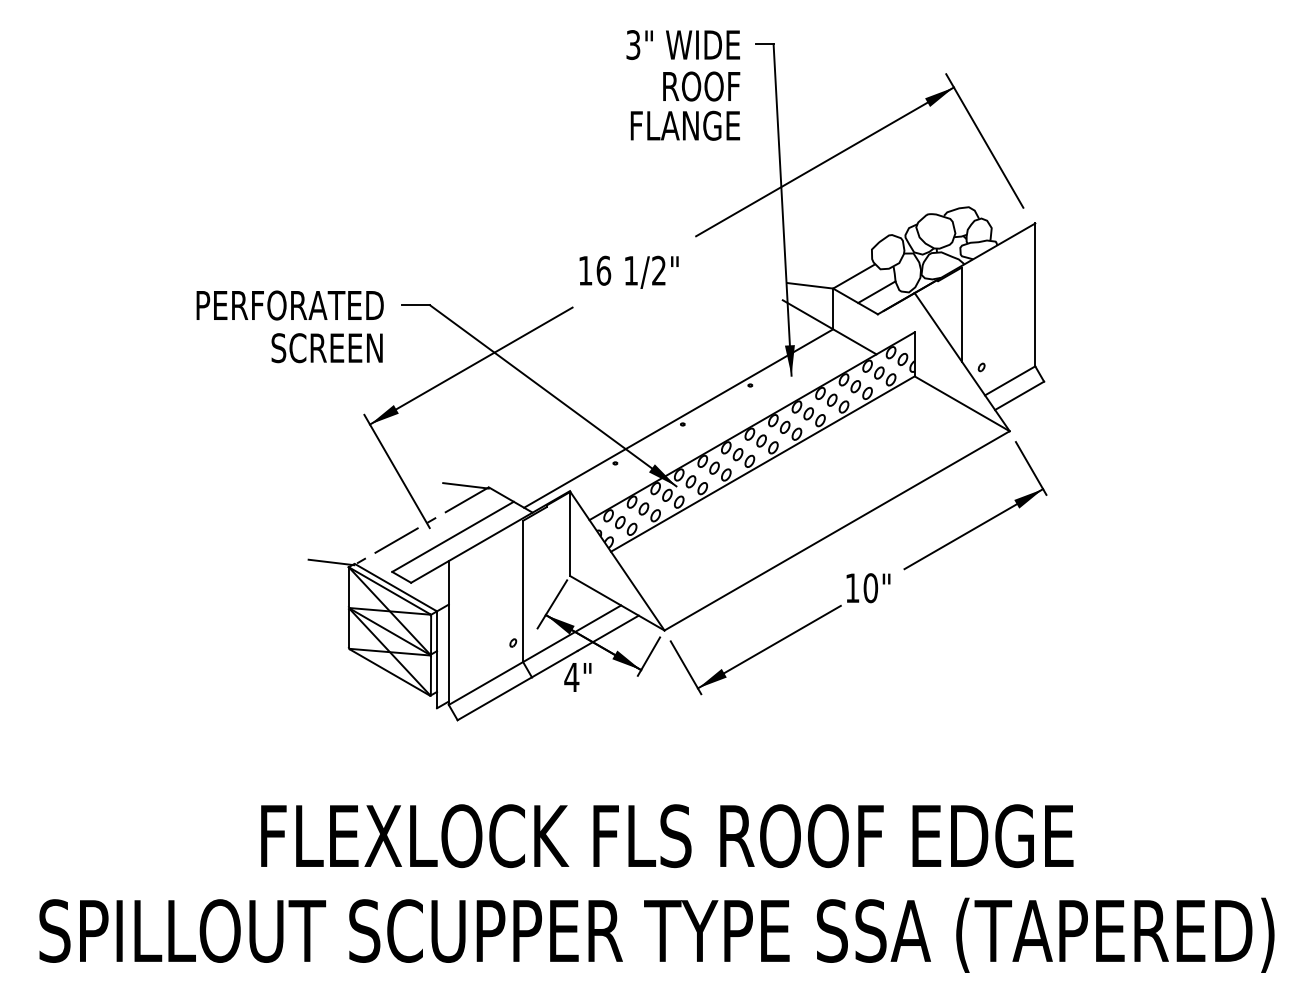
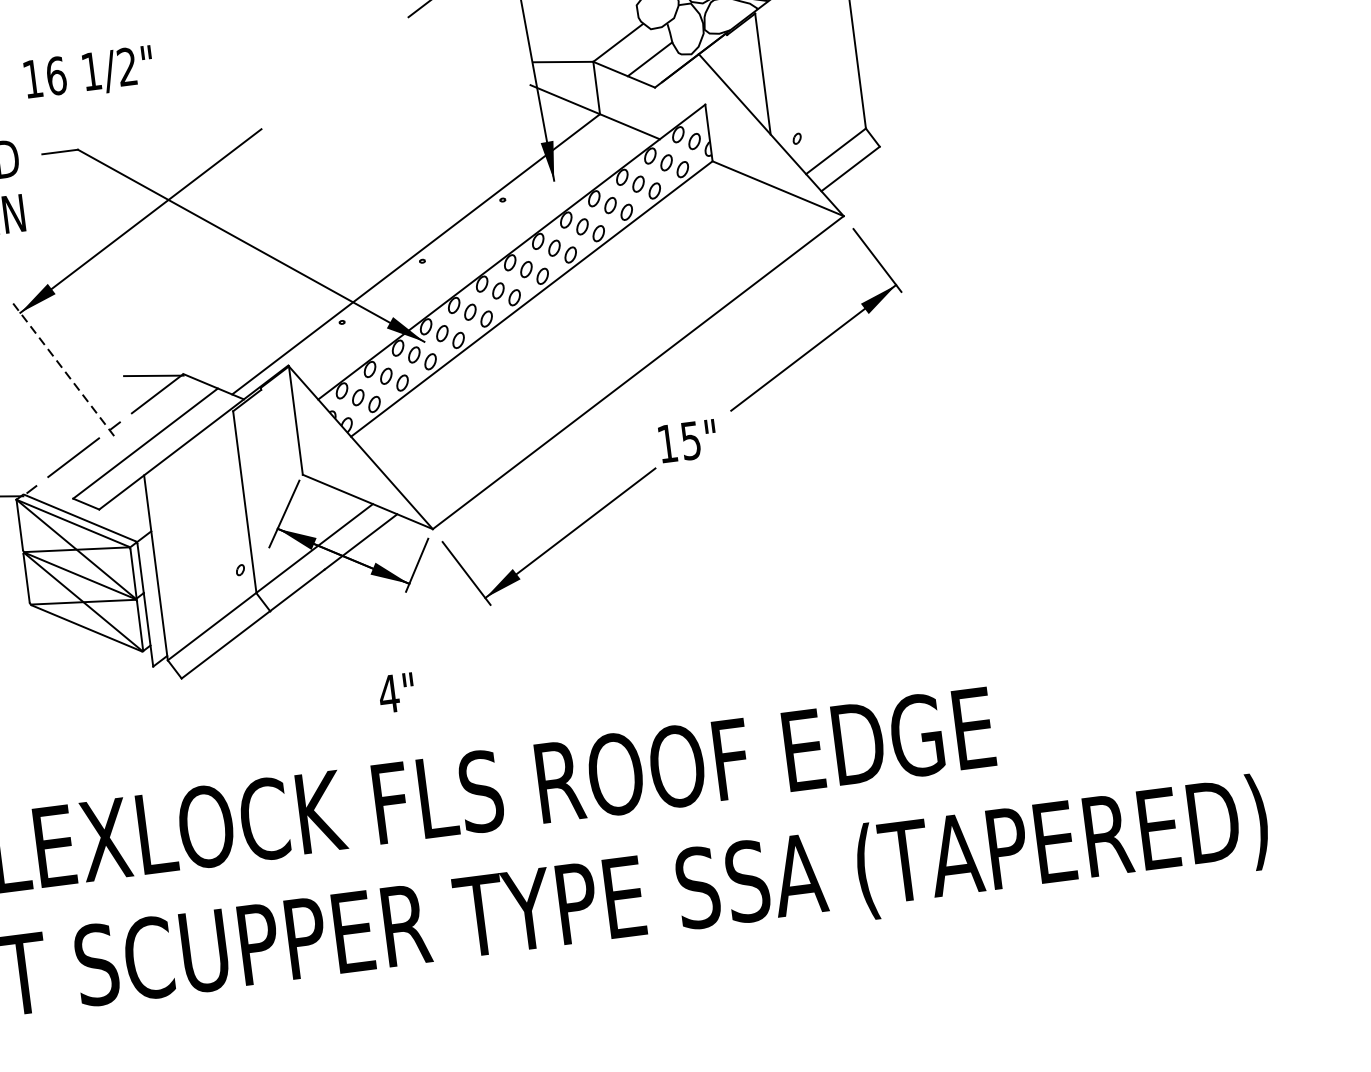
text: (628, 271) -> (88, 72), moved
line: (396, 471) -> (62, 368), solid -> dashed
text: (870, 588) -> (690, 441), 10" -> 15"
text: (577, 677) -> (396, 693), moved

